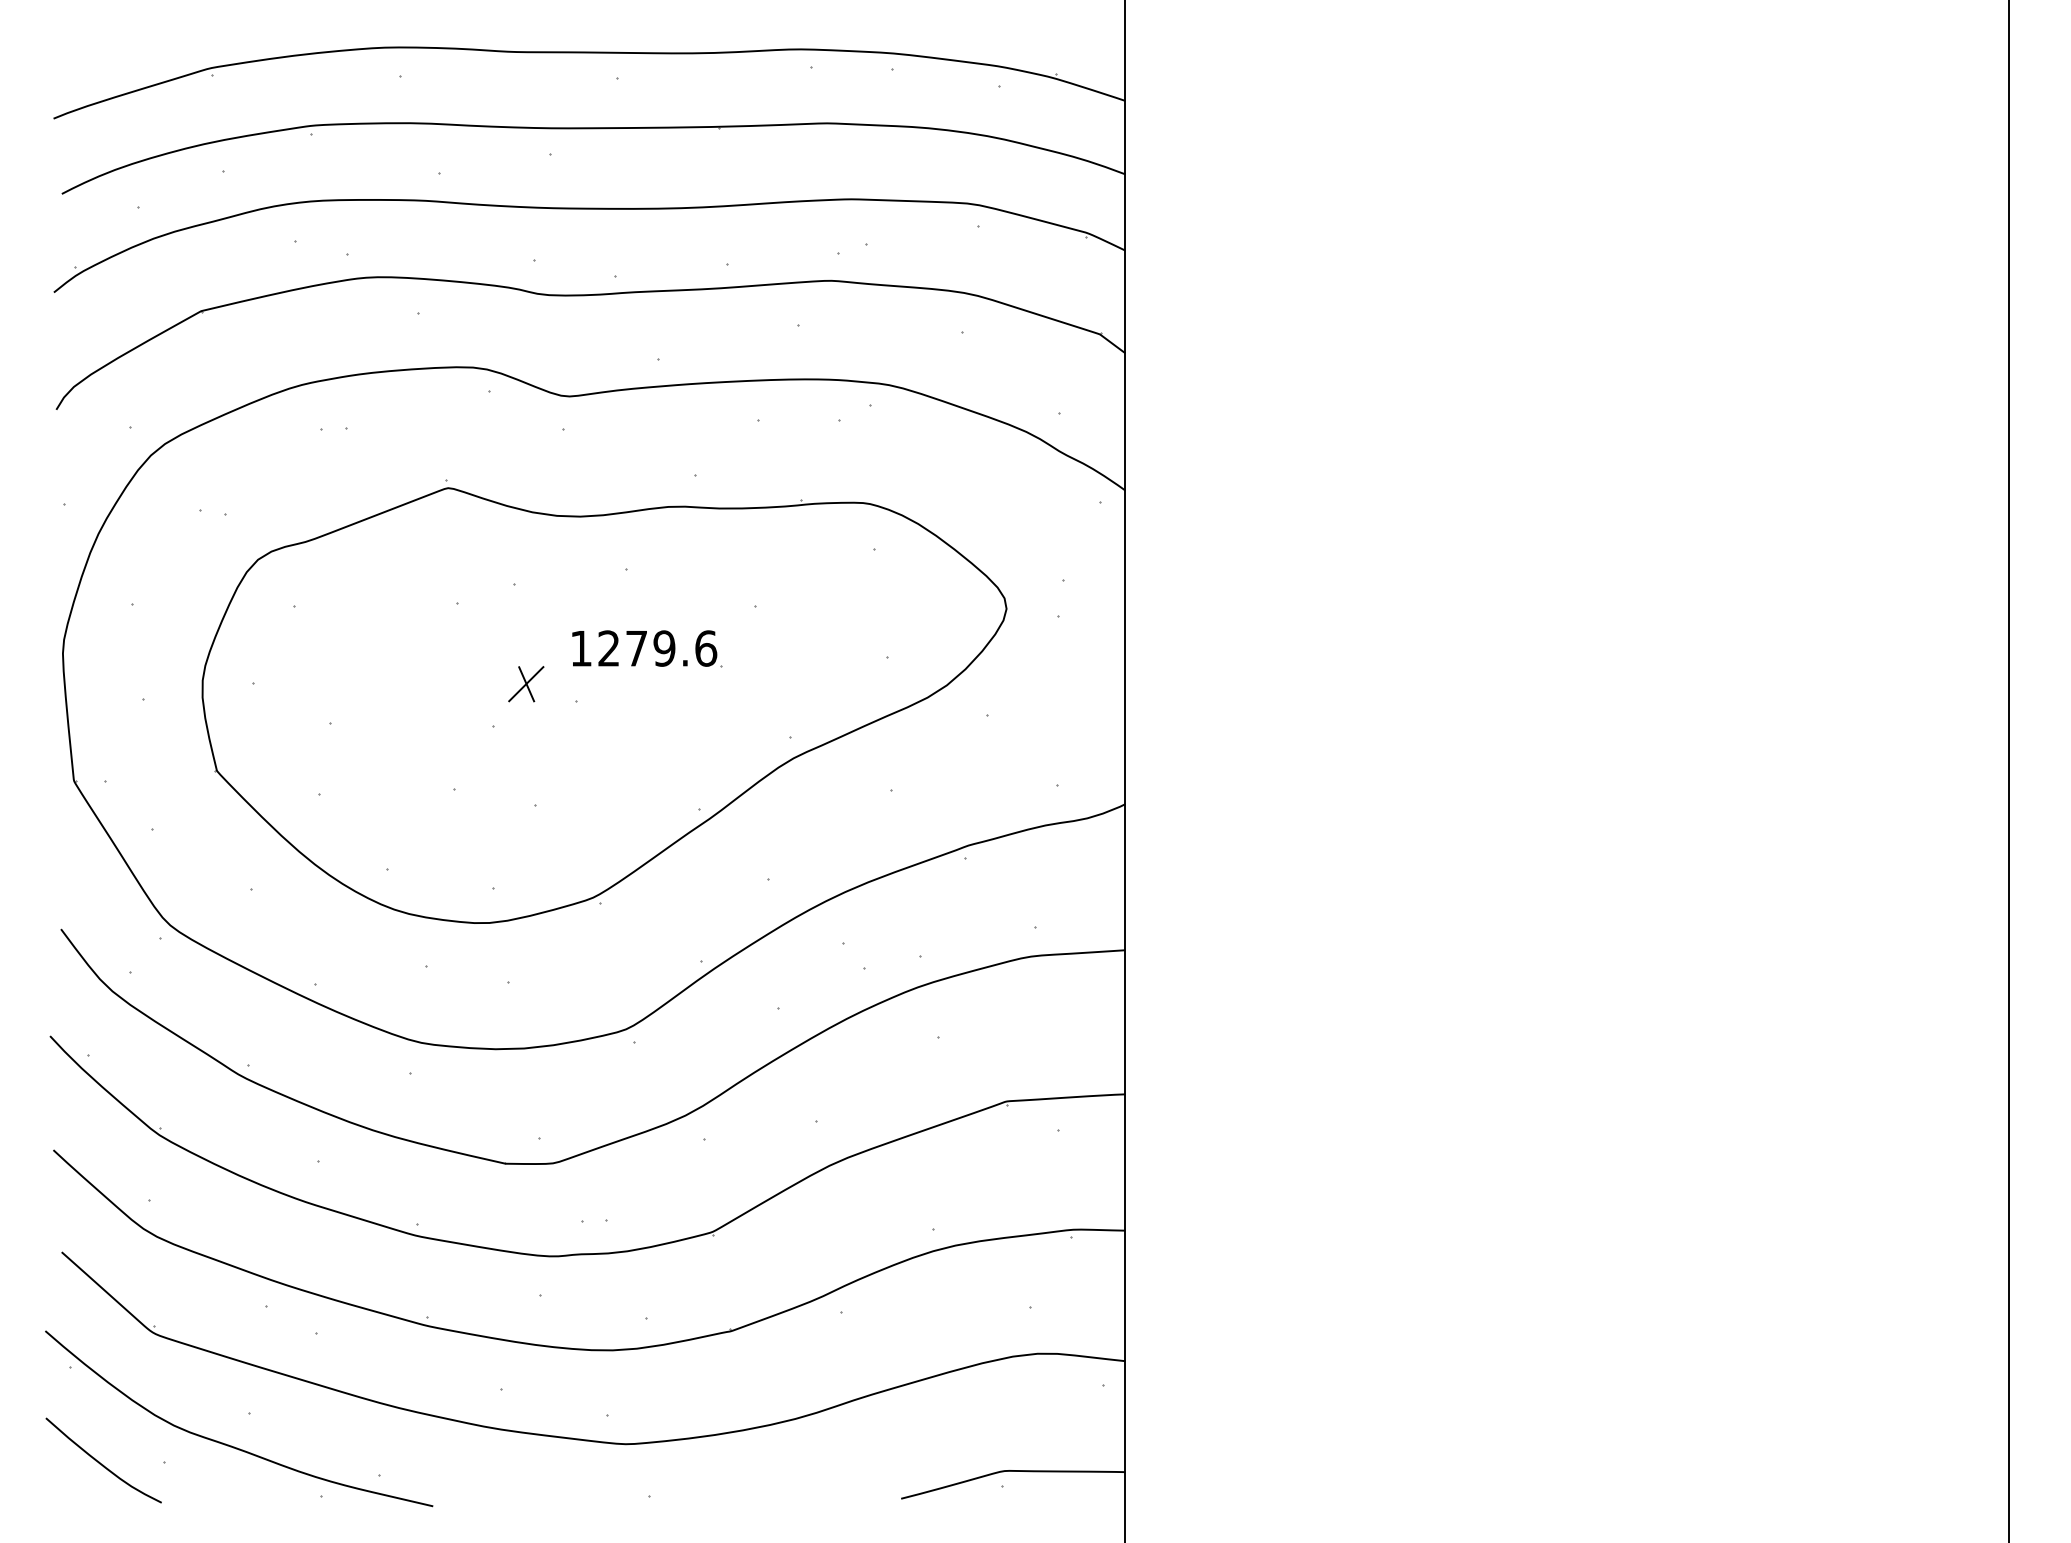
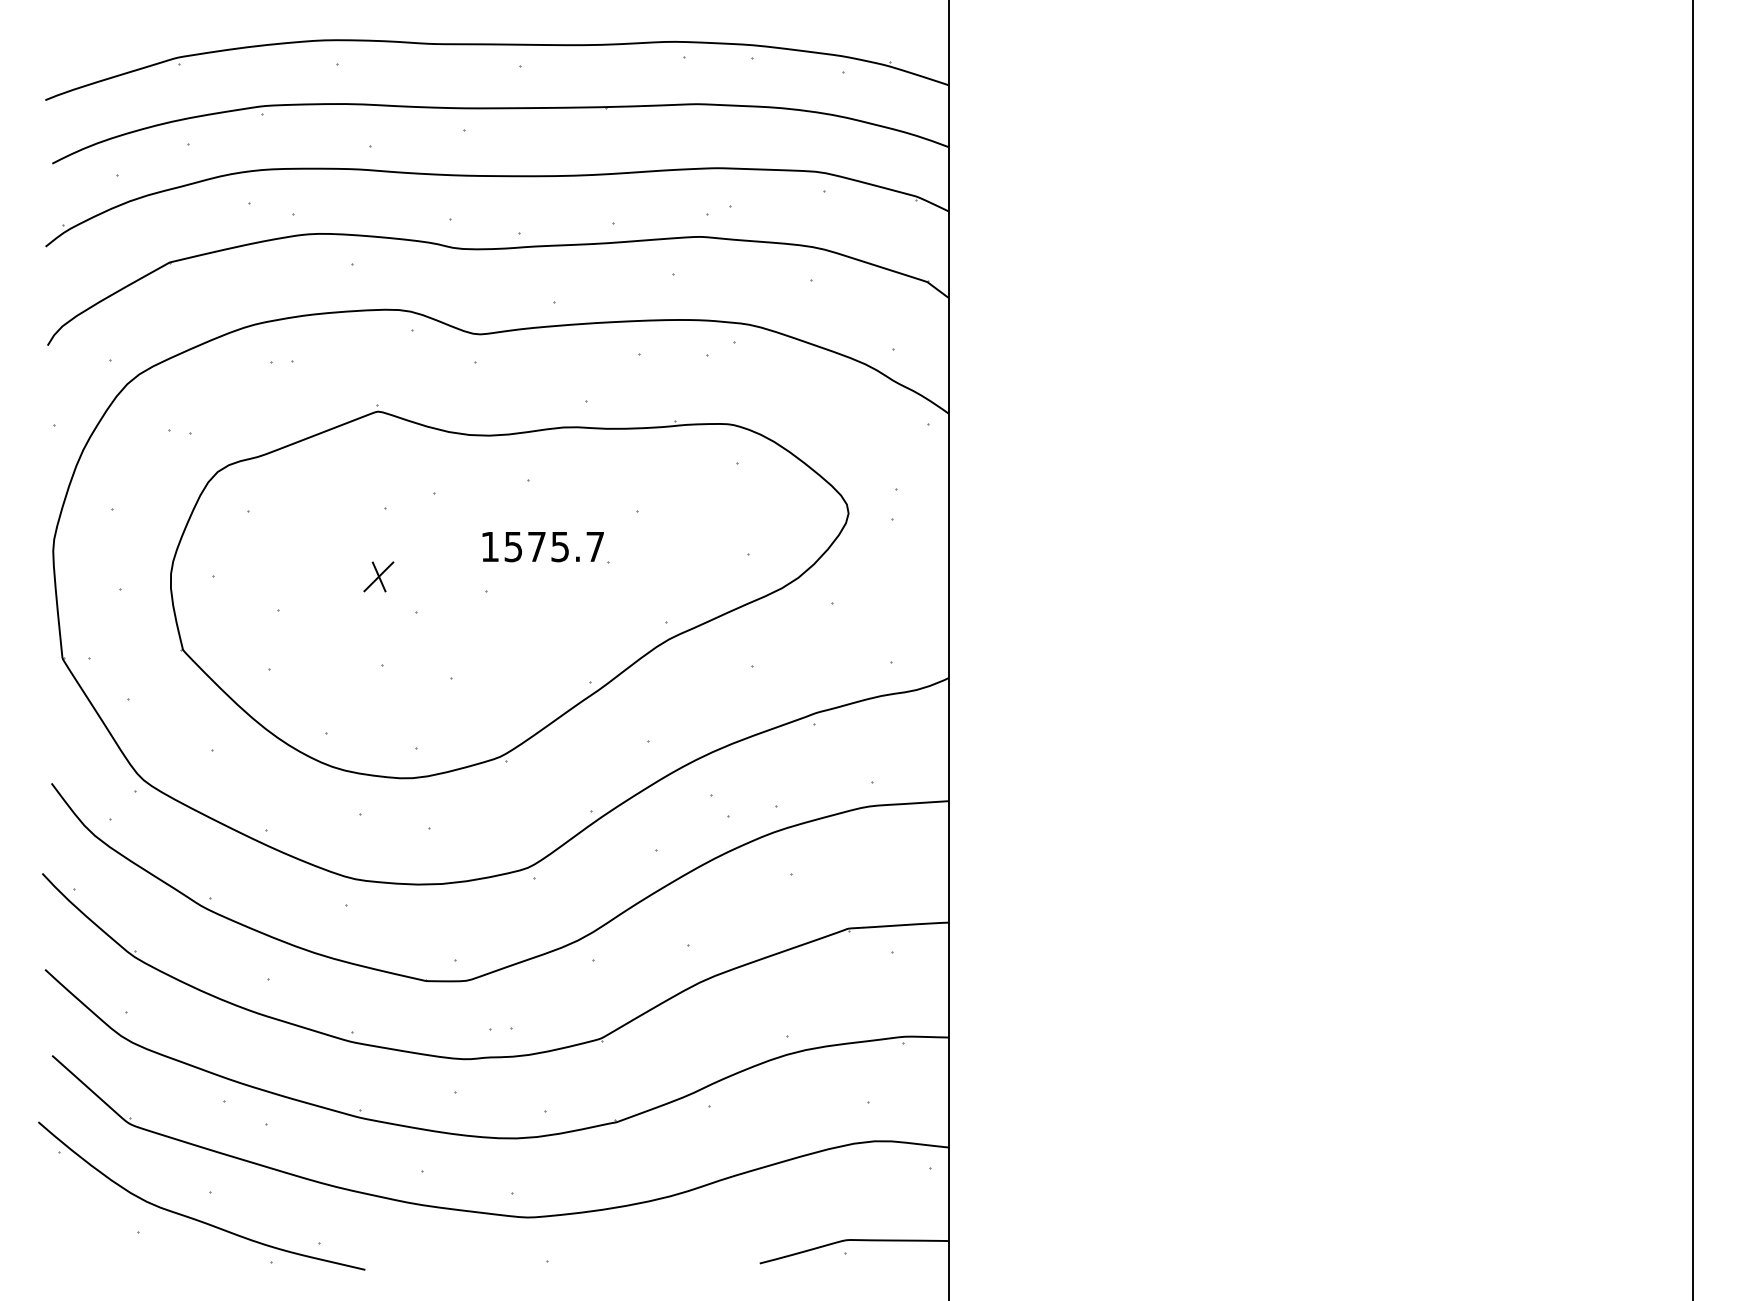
text: (657, 648) -> (554, 546), 1279.6 -> 1575.7
part: (526, 684) -> (379, 577), moved
curve: (100, 1462) -> (84, 1232), removed

